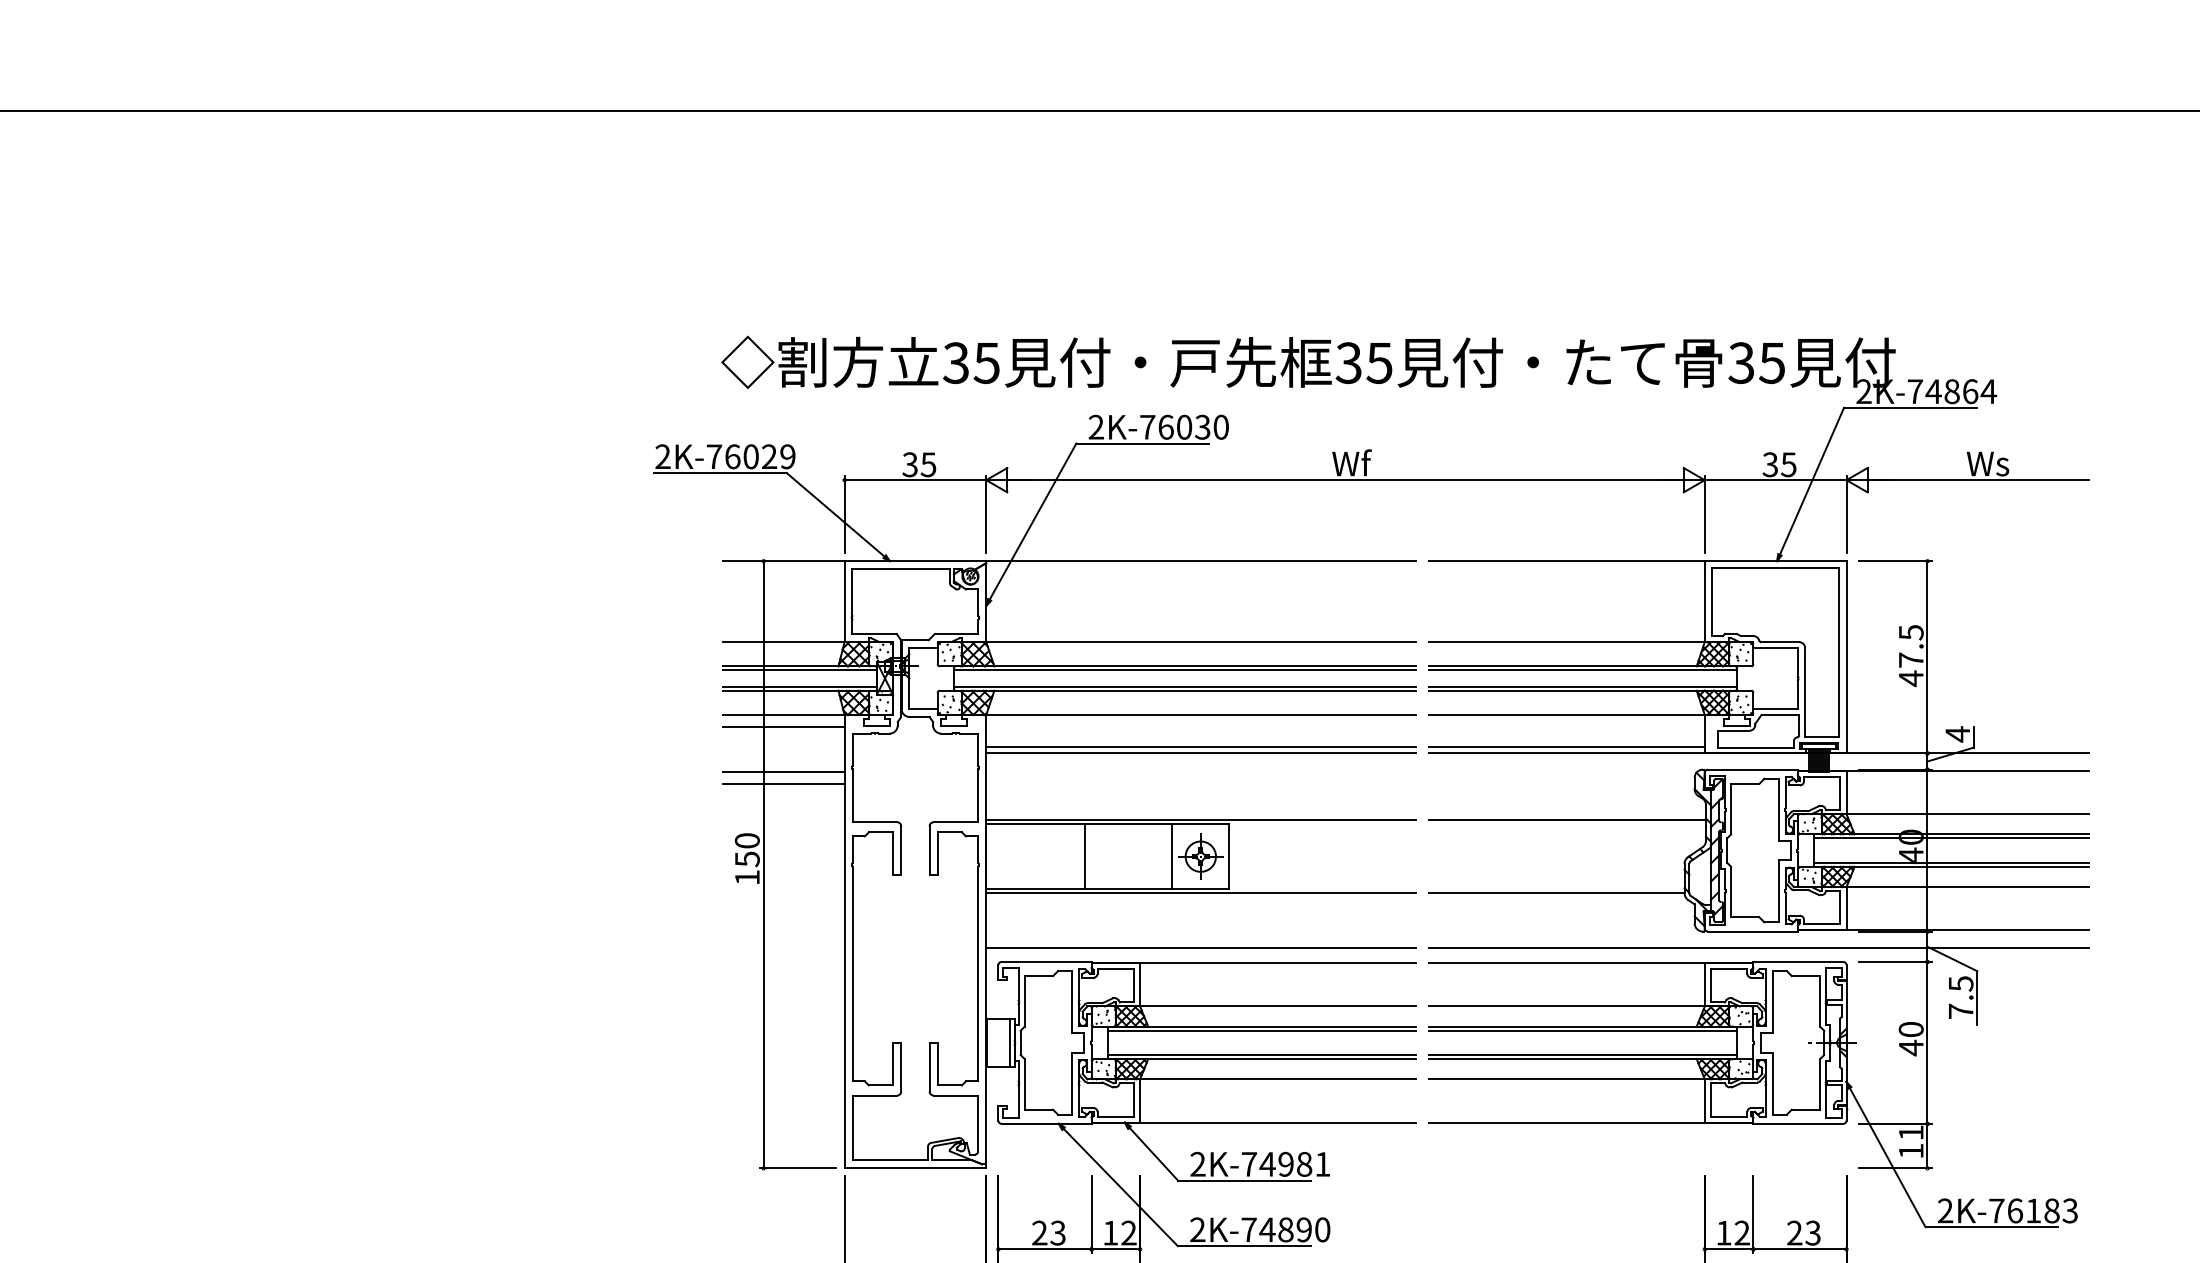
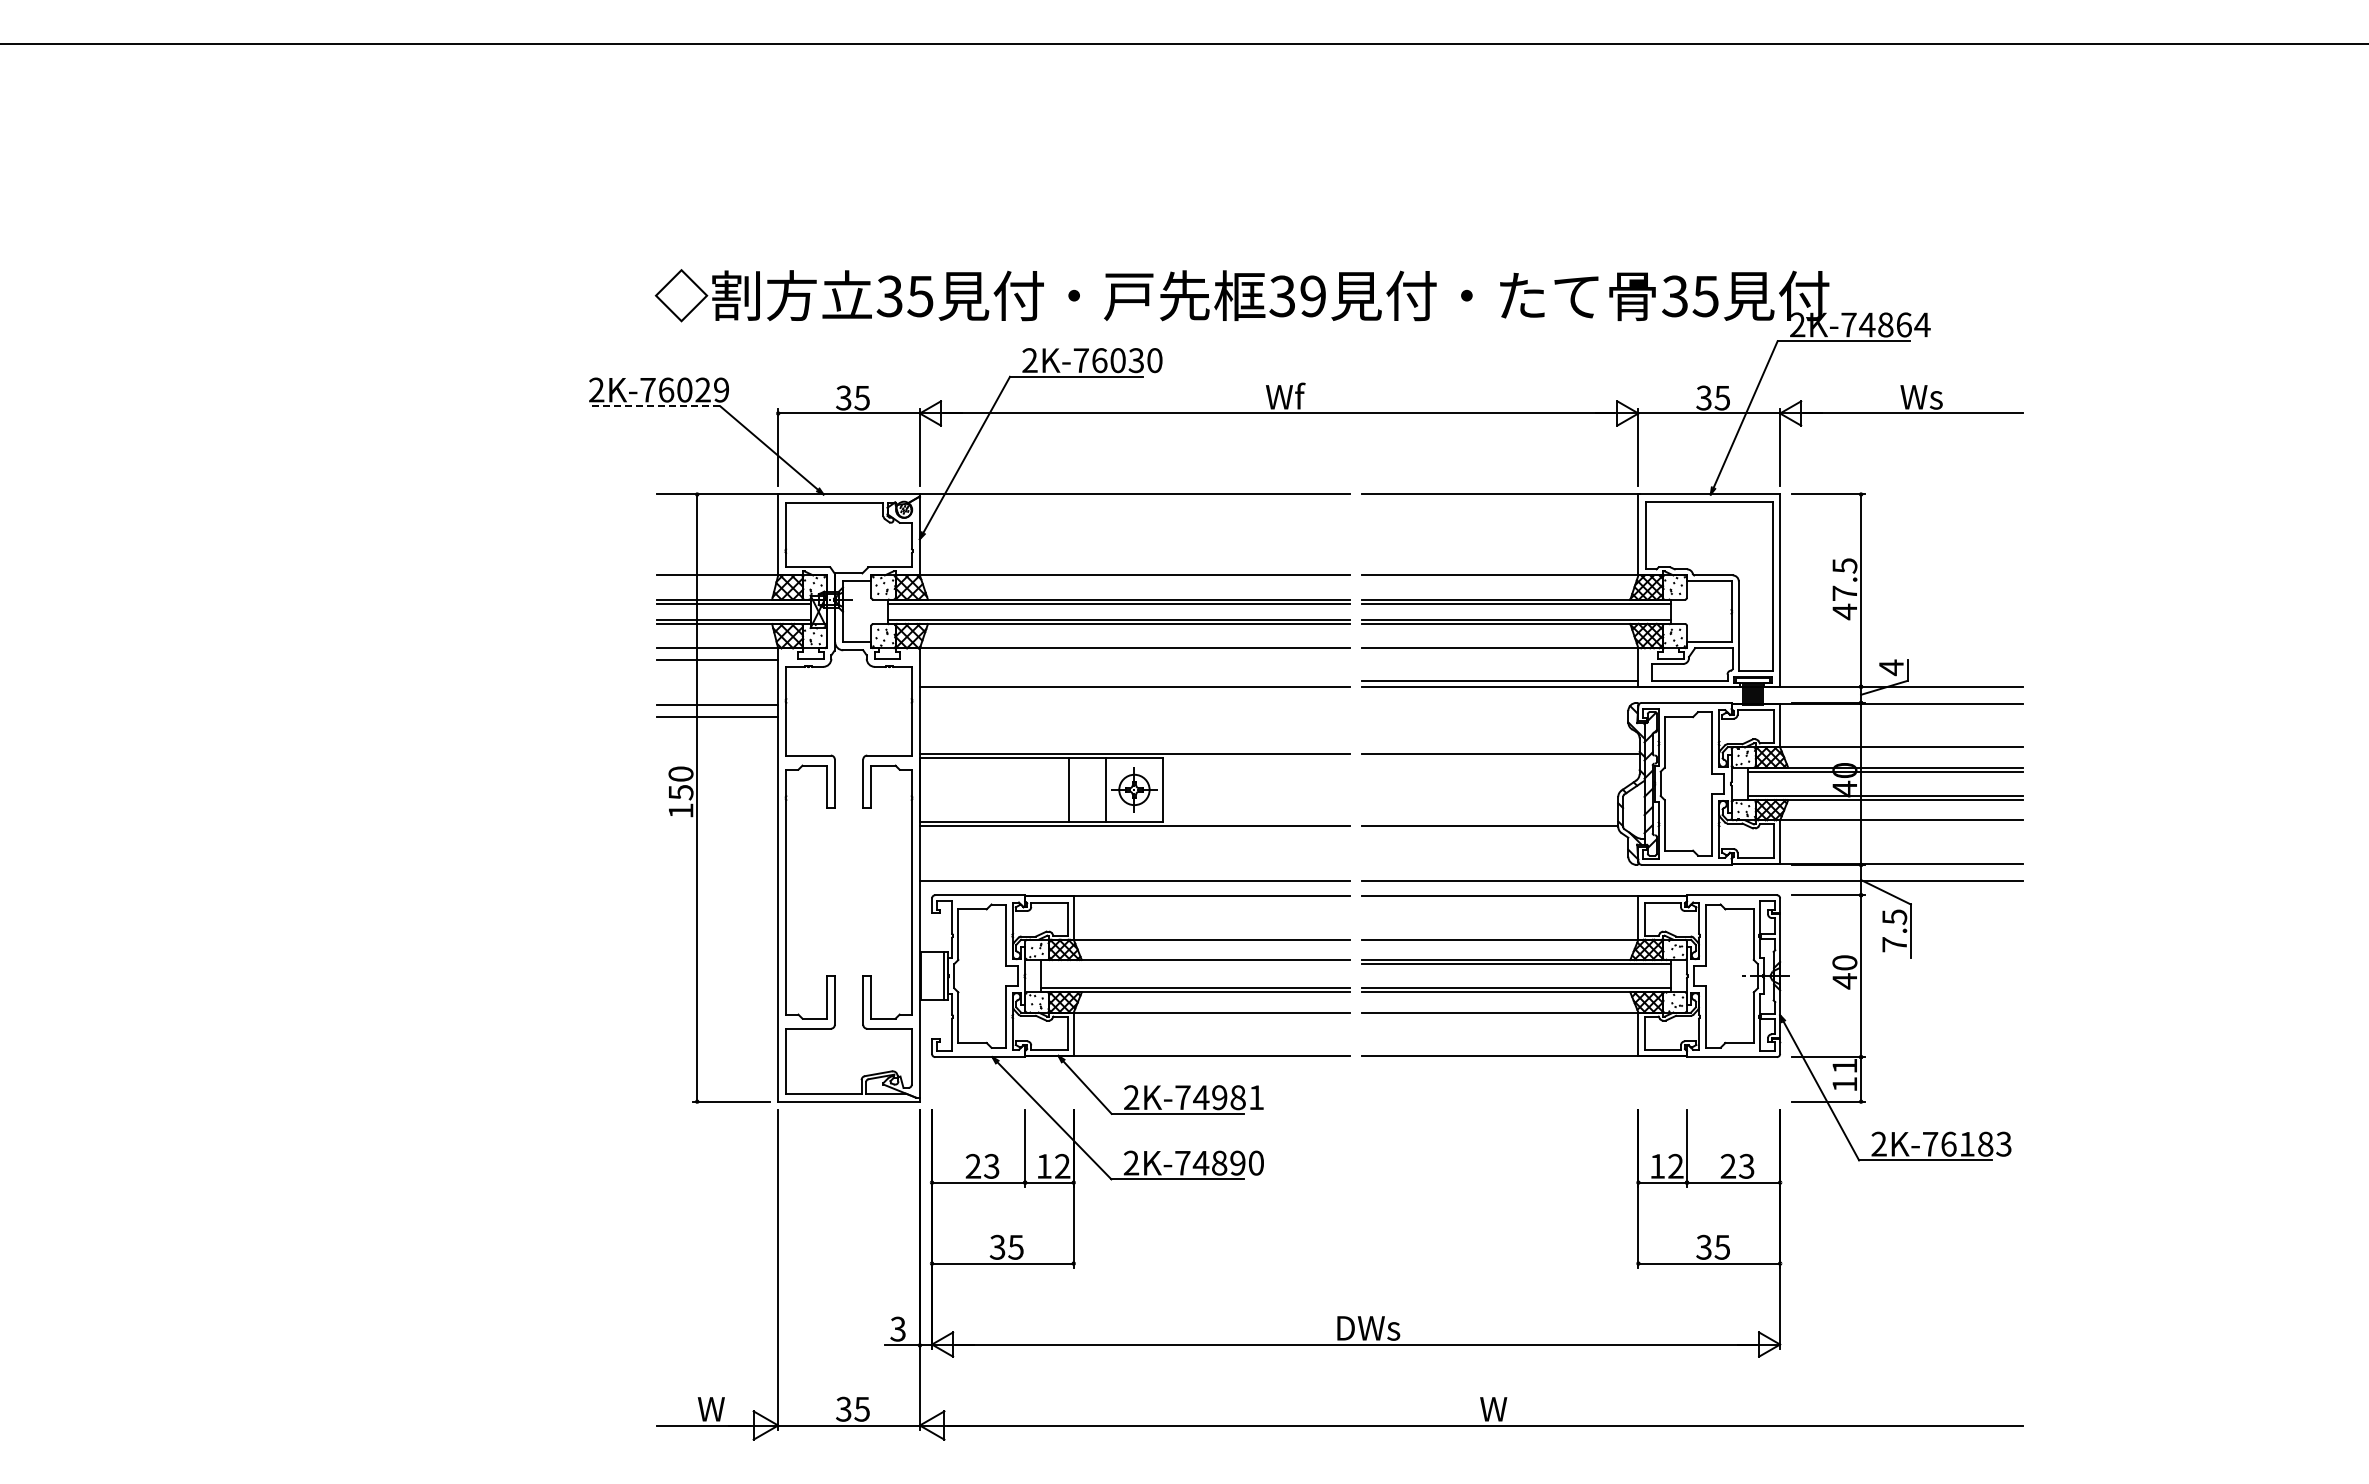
text: (1378, 363) -> (1312, 296), 35 -> 39
line: (719, 473) -> (653, 406), solid -> dashed
line: (1200, 747) -> (1134, 680), removed
line: (1085, 856) -> (1069, 789), moved
line: (1261, 1031) -> (1195, 964), removed

